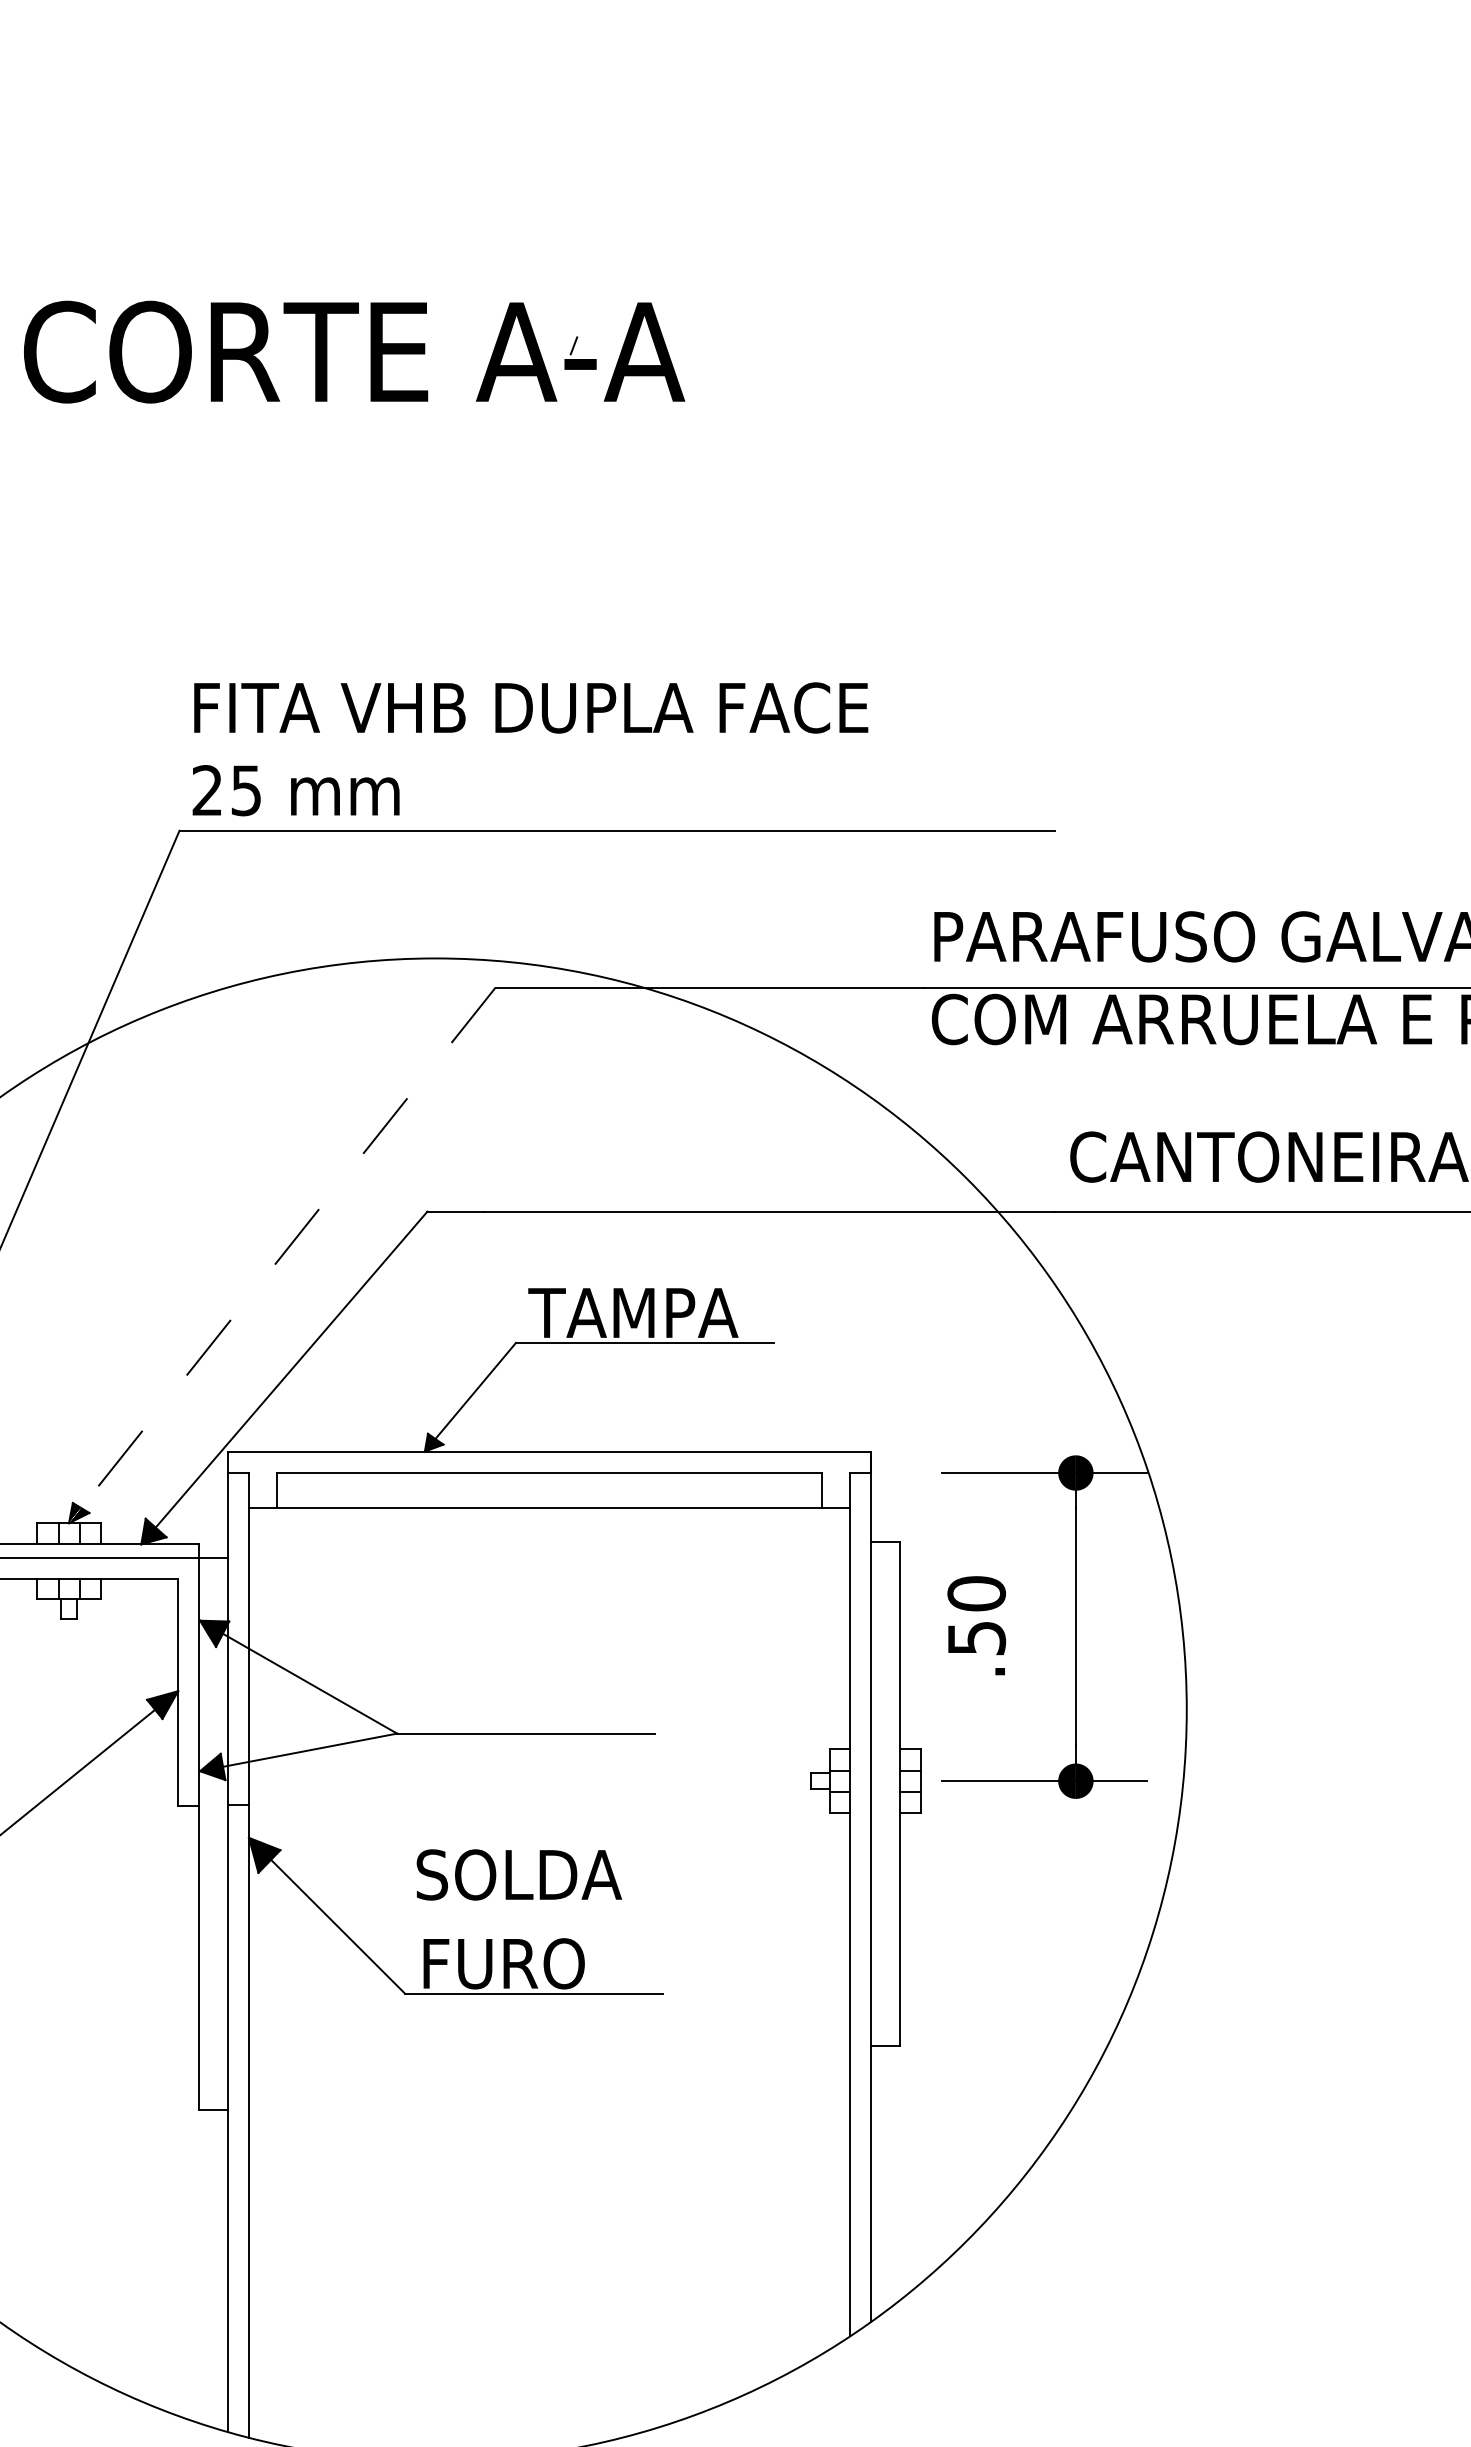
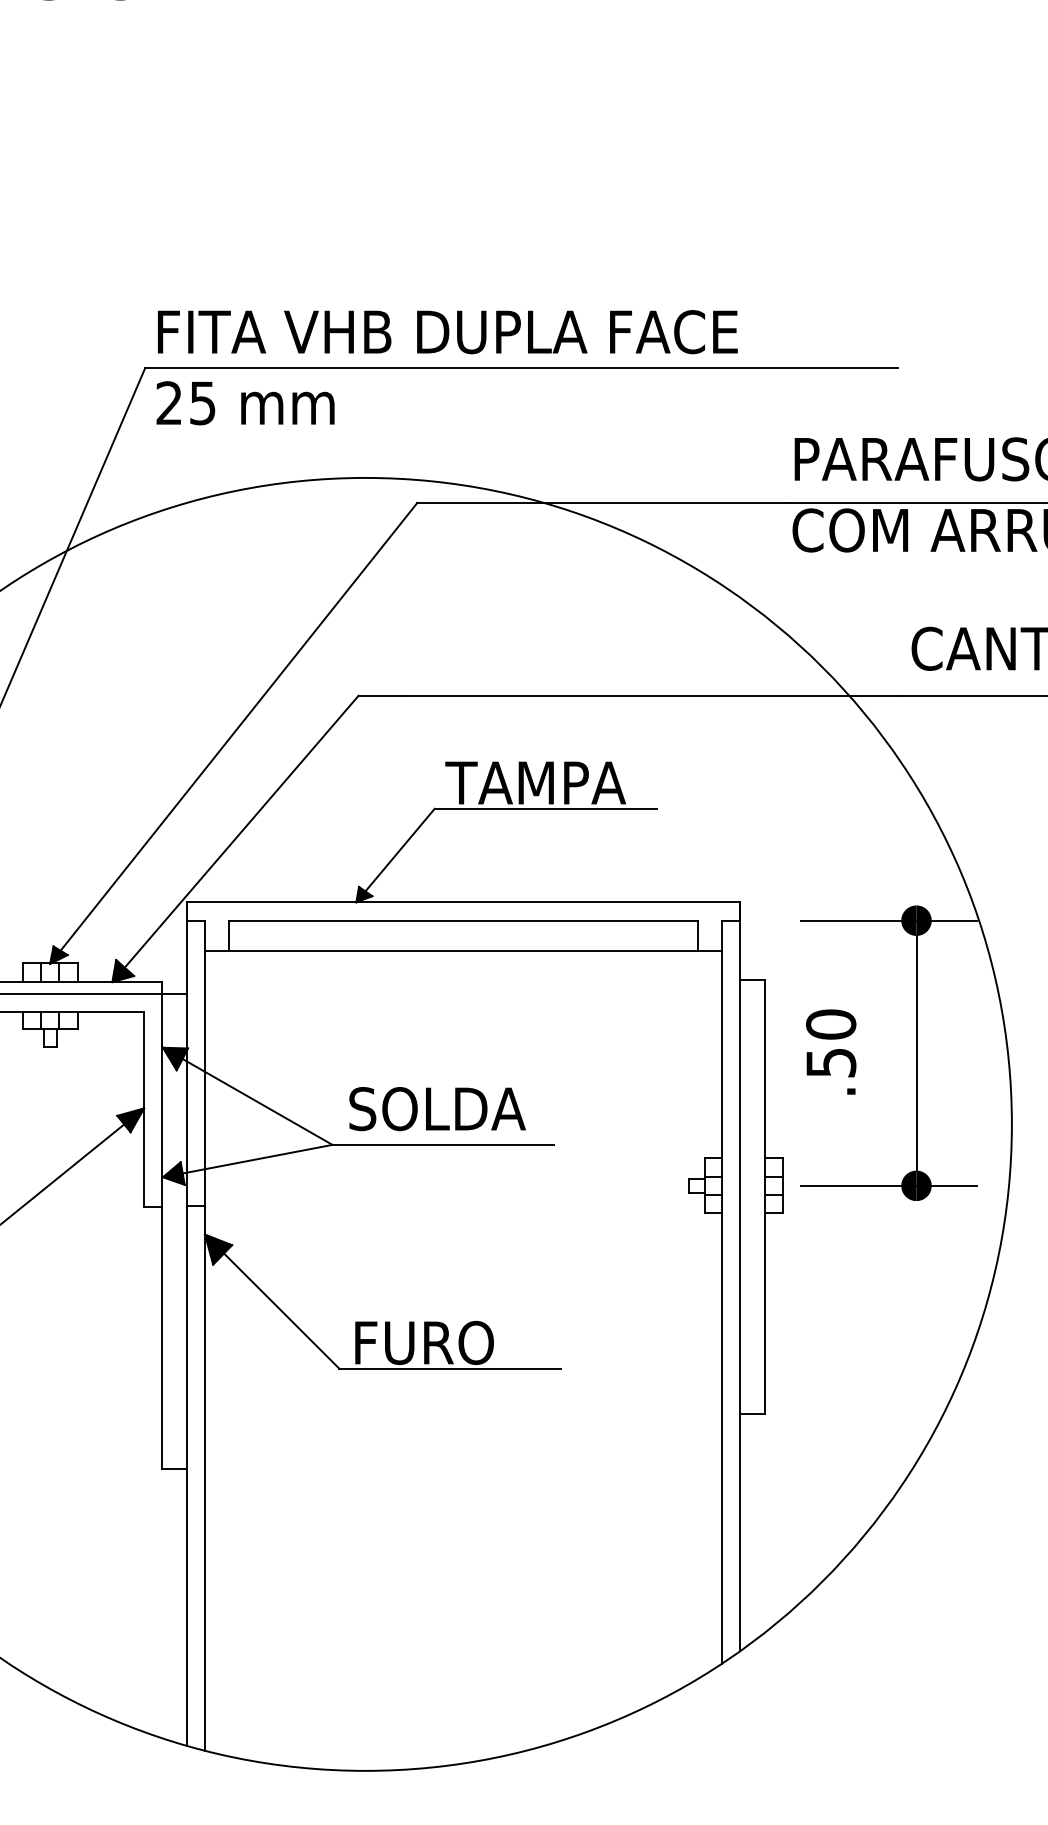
text: (530, 749) -> (447, 367), moved
line: (282, 1255) -> (233, 733), dashed -> solid
text: (519, 1874) -> (437, 1108), moved

